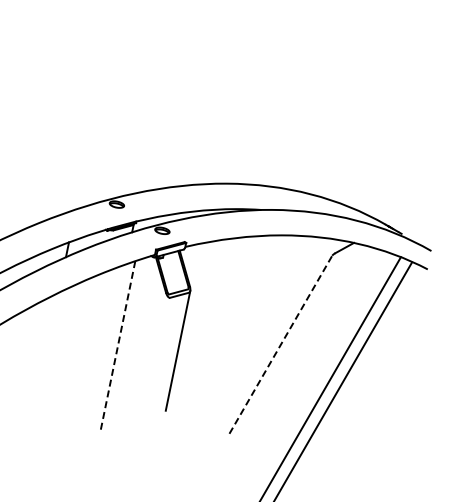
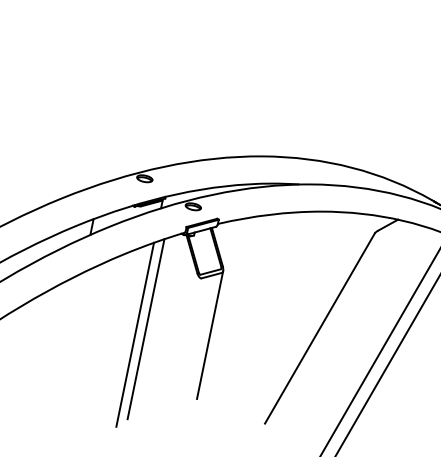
line: (118, 344) -> (146, 328), dashed -> solid
line: (280, 344) -> (319, 328), dashed -> solid
line: (107, 350) -> (134, 334), added

